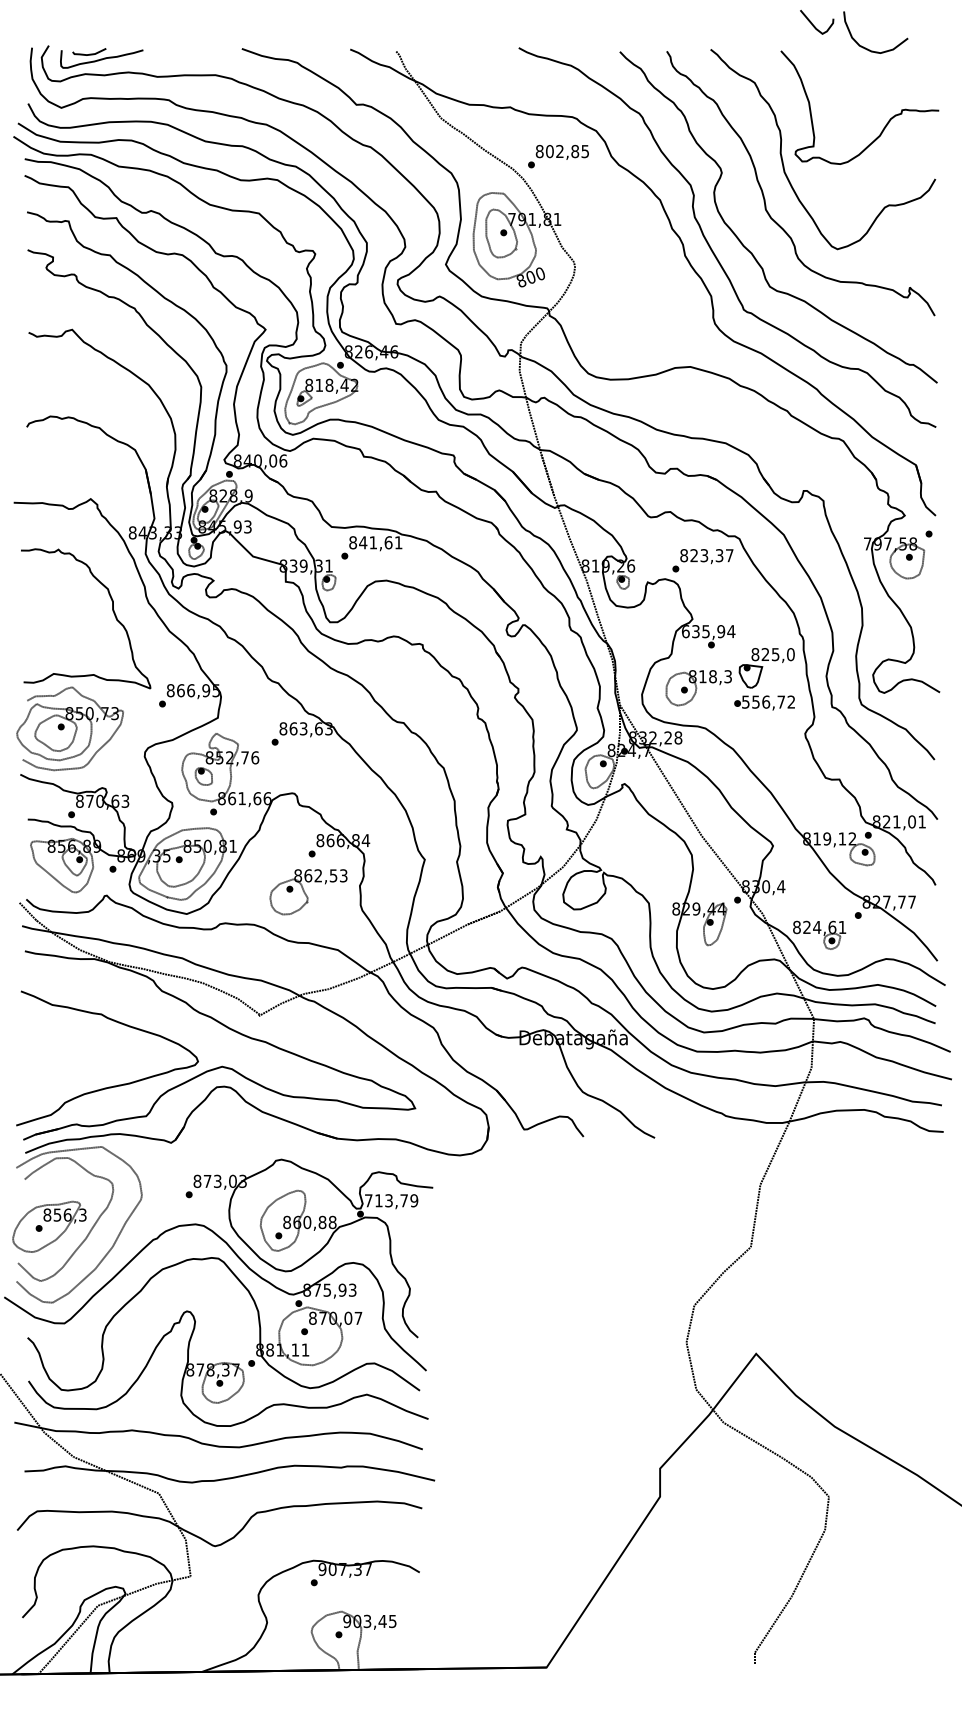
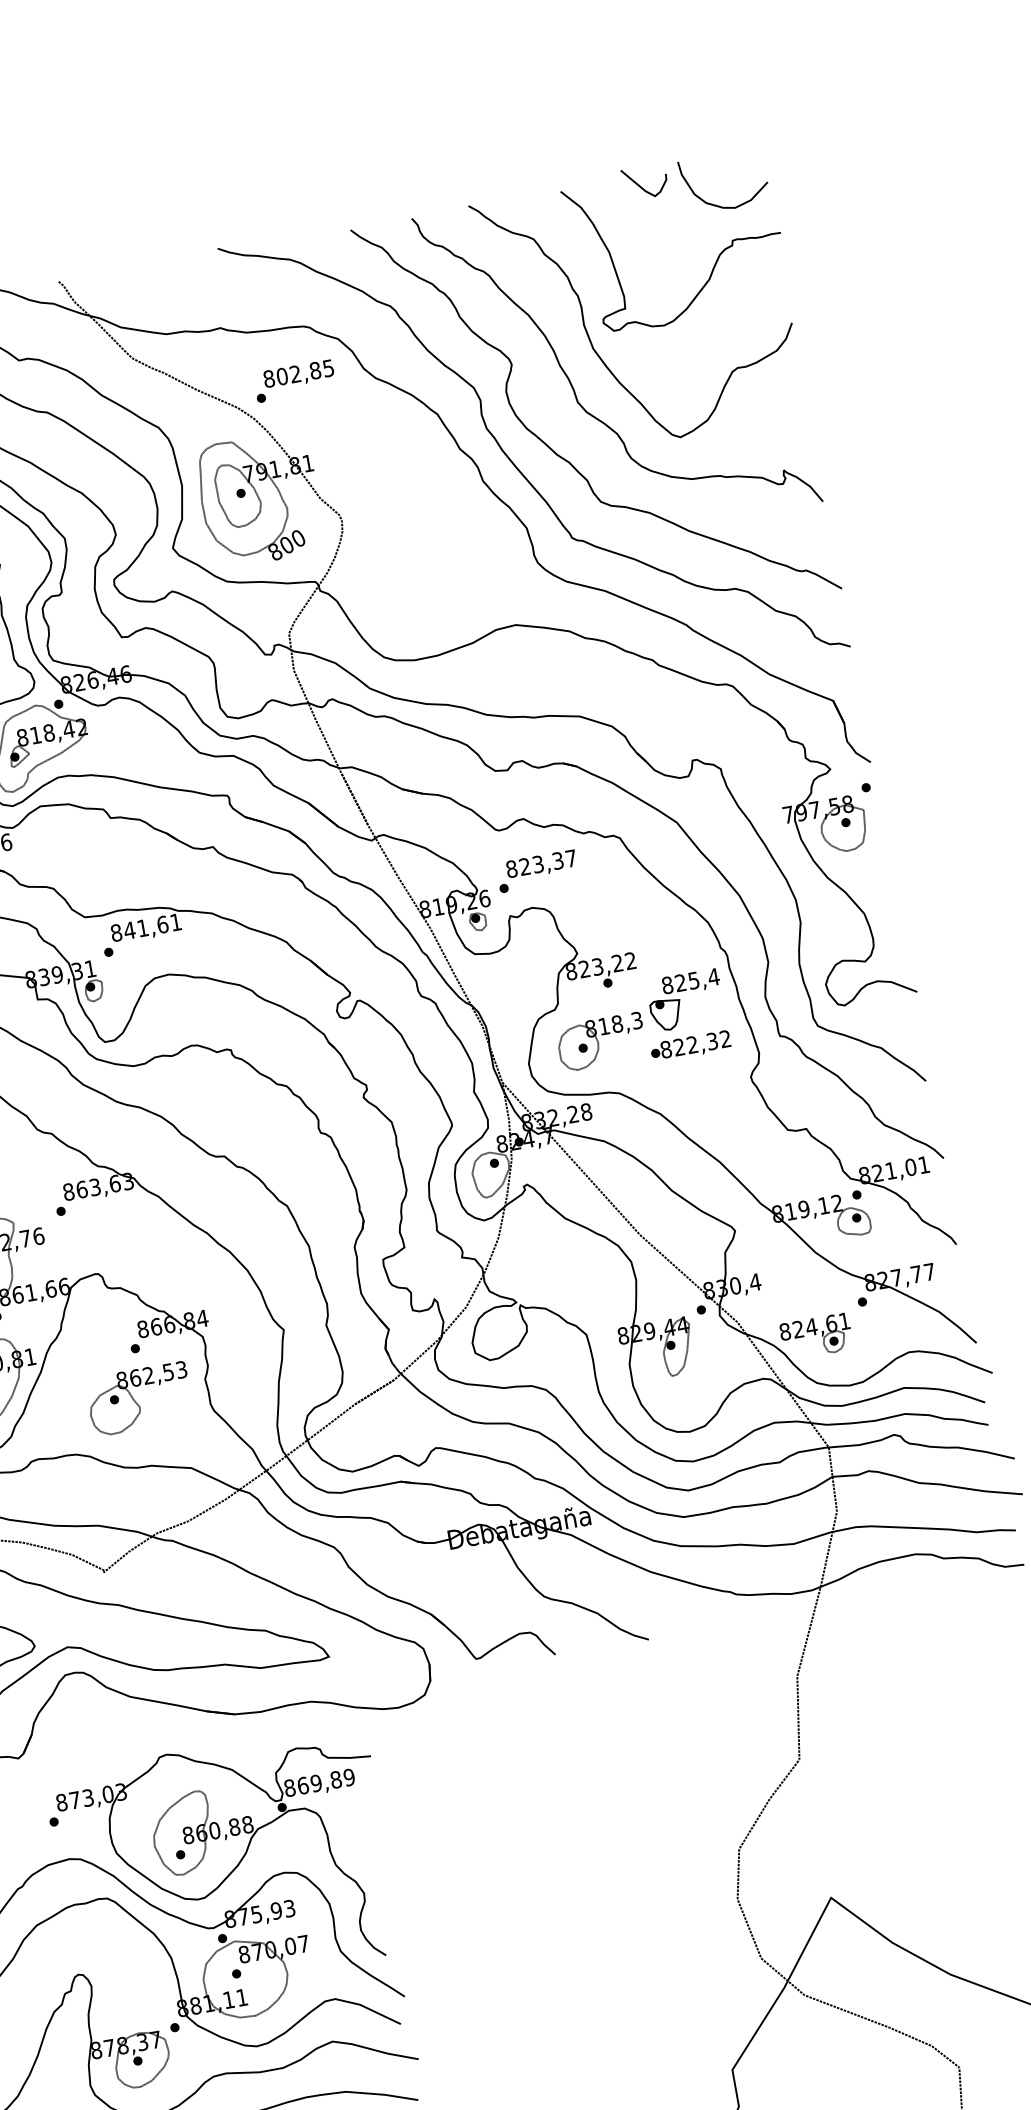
part: (854, 31) -> (696, 185), moved
text: (702, 560) -> (536, 871), moved
text: (708, 631) -> (600, 966), 635,94 -> 823,22
text: (790, 654) -> (713, 977), 825,0 -> 825,4
text: (763, 701) -> (689, 1044), 556,72 -> 822,32
text: (386, 1200) -> (312, 1783), 713,79 -> 869,89

